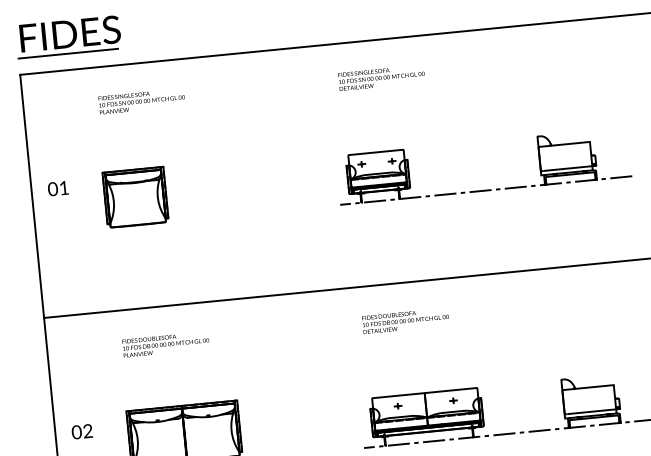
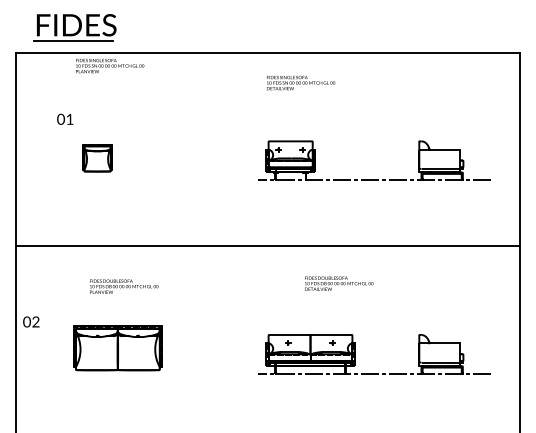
part: (67, 37) -> (74, 27), moved
text: (142, 101) -> (110, 66), moved
text: (58, 187) -> (65, 118), moved
part: (135, 197) -> (97, 158), size x0.6
text: (406, 320) -> (339, 283), moved
text: (166, 344) -> (124, 286), moved
text: (82, 431) -> (31, 321), moved

